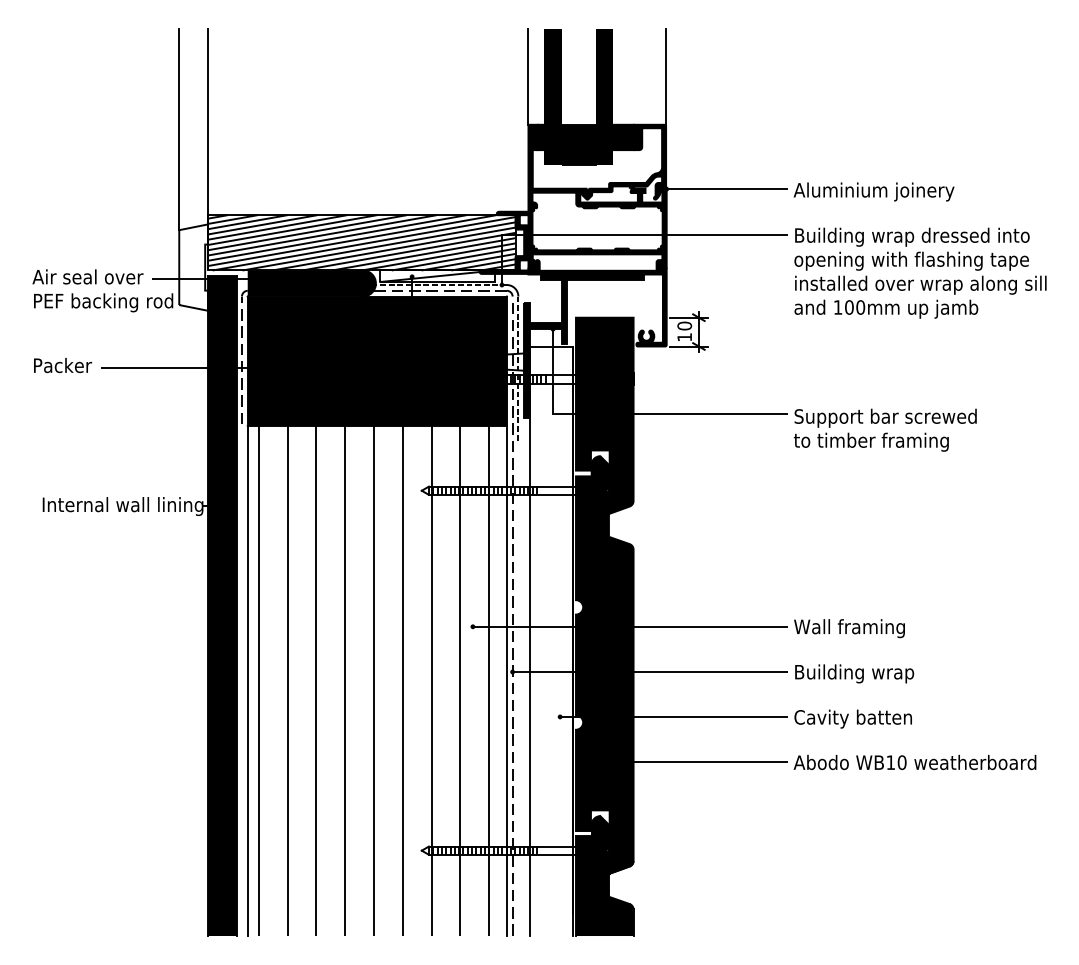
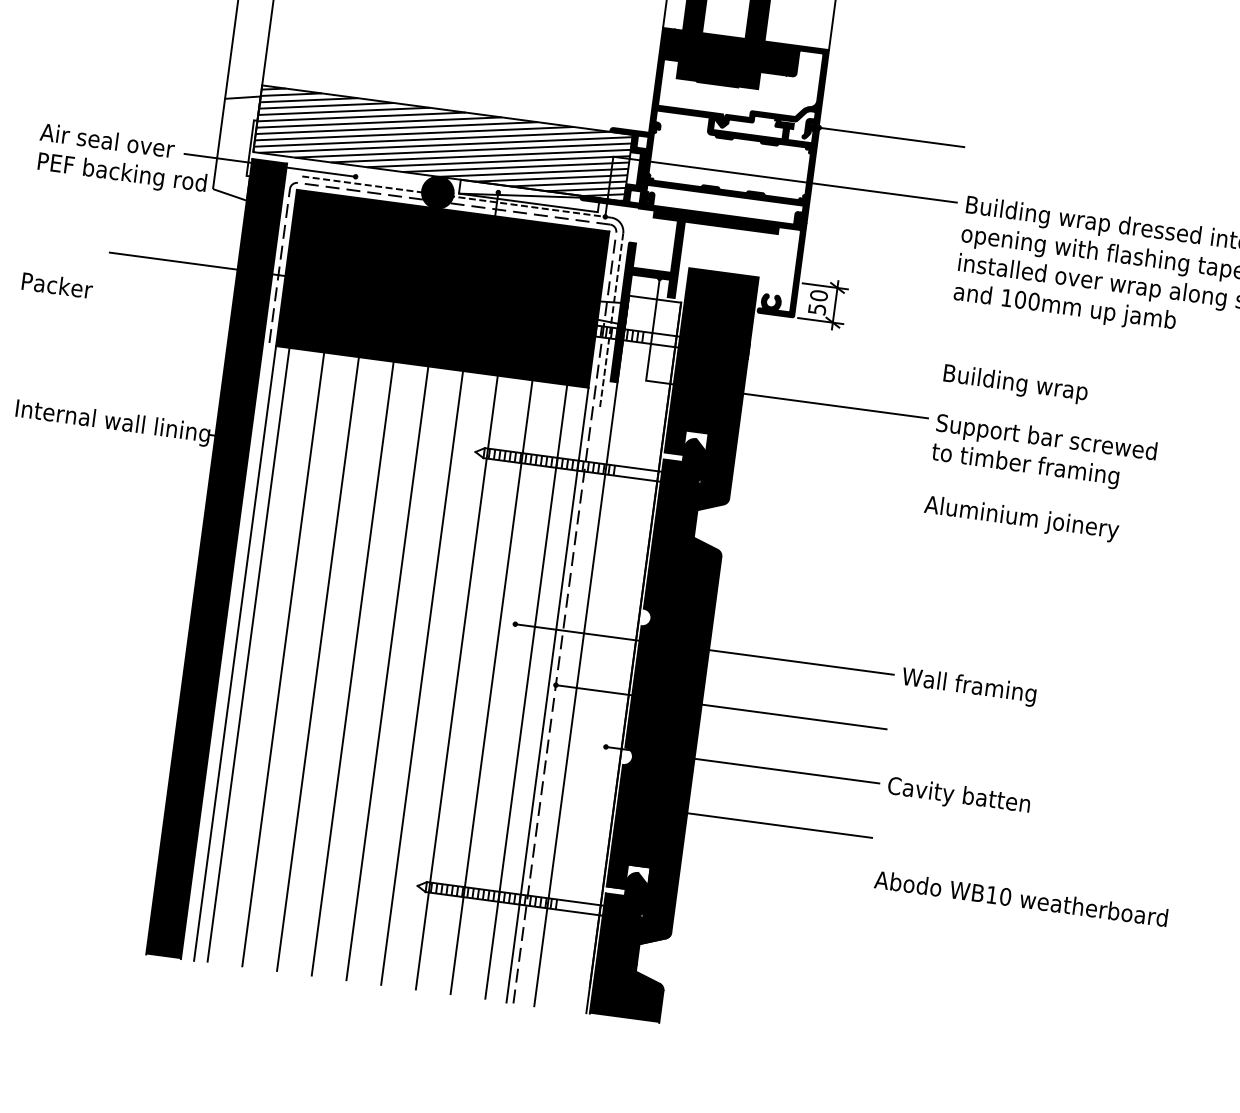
text: (873, 191) -> (1020, 518), moved
fill: (304, 283) -> (367, 183), removed
text: (684, 337) -> (816, 309), 10 -> 50
text: (63, 365) -> (58, 285), moved
text: (854, 673) -> (1015, 383), moved
text: (914, 762) -> (1020, 898), moved

